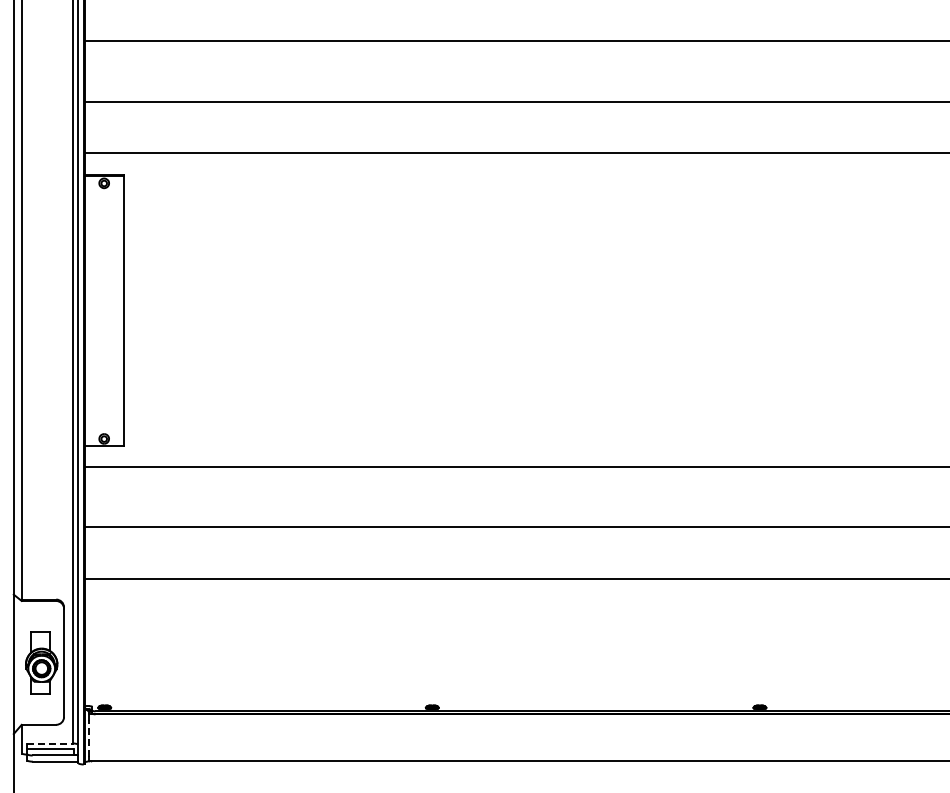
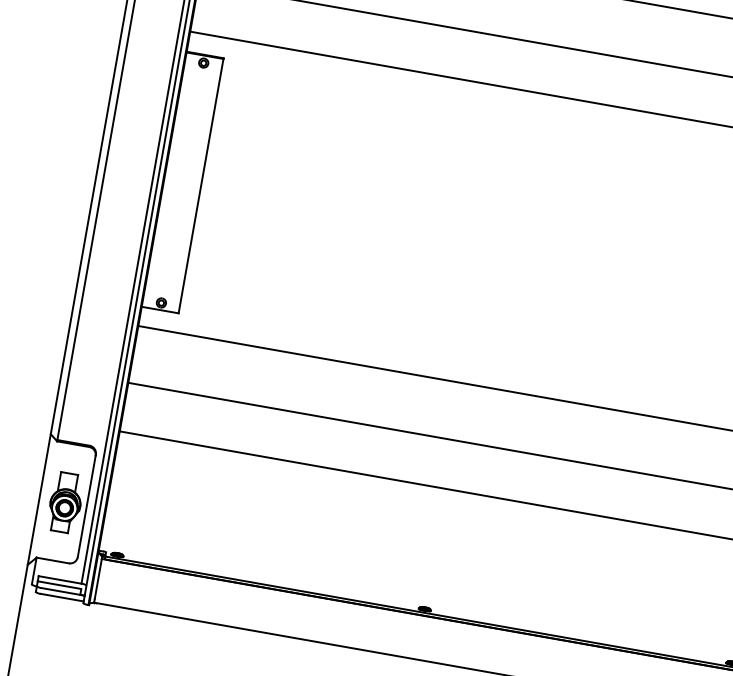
line: (89, 738) -> (98, 581), dashed -> solid
line: (49, 743) -> (59, 579), dashed -> solid

